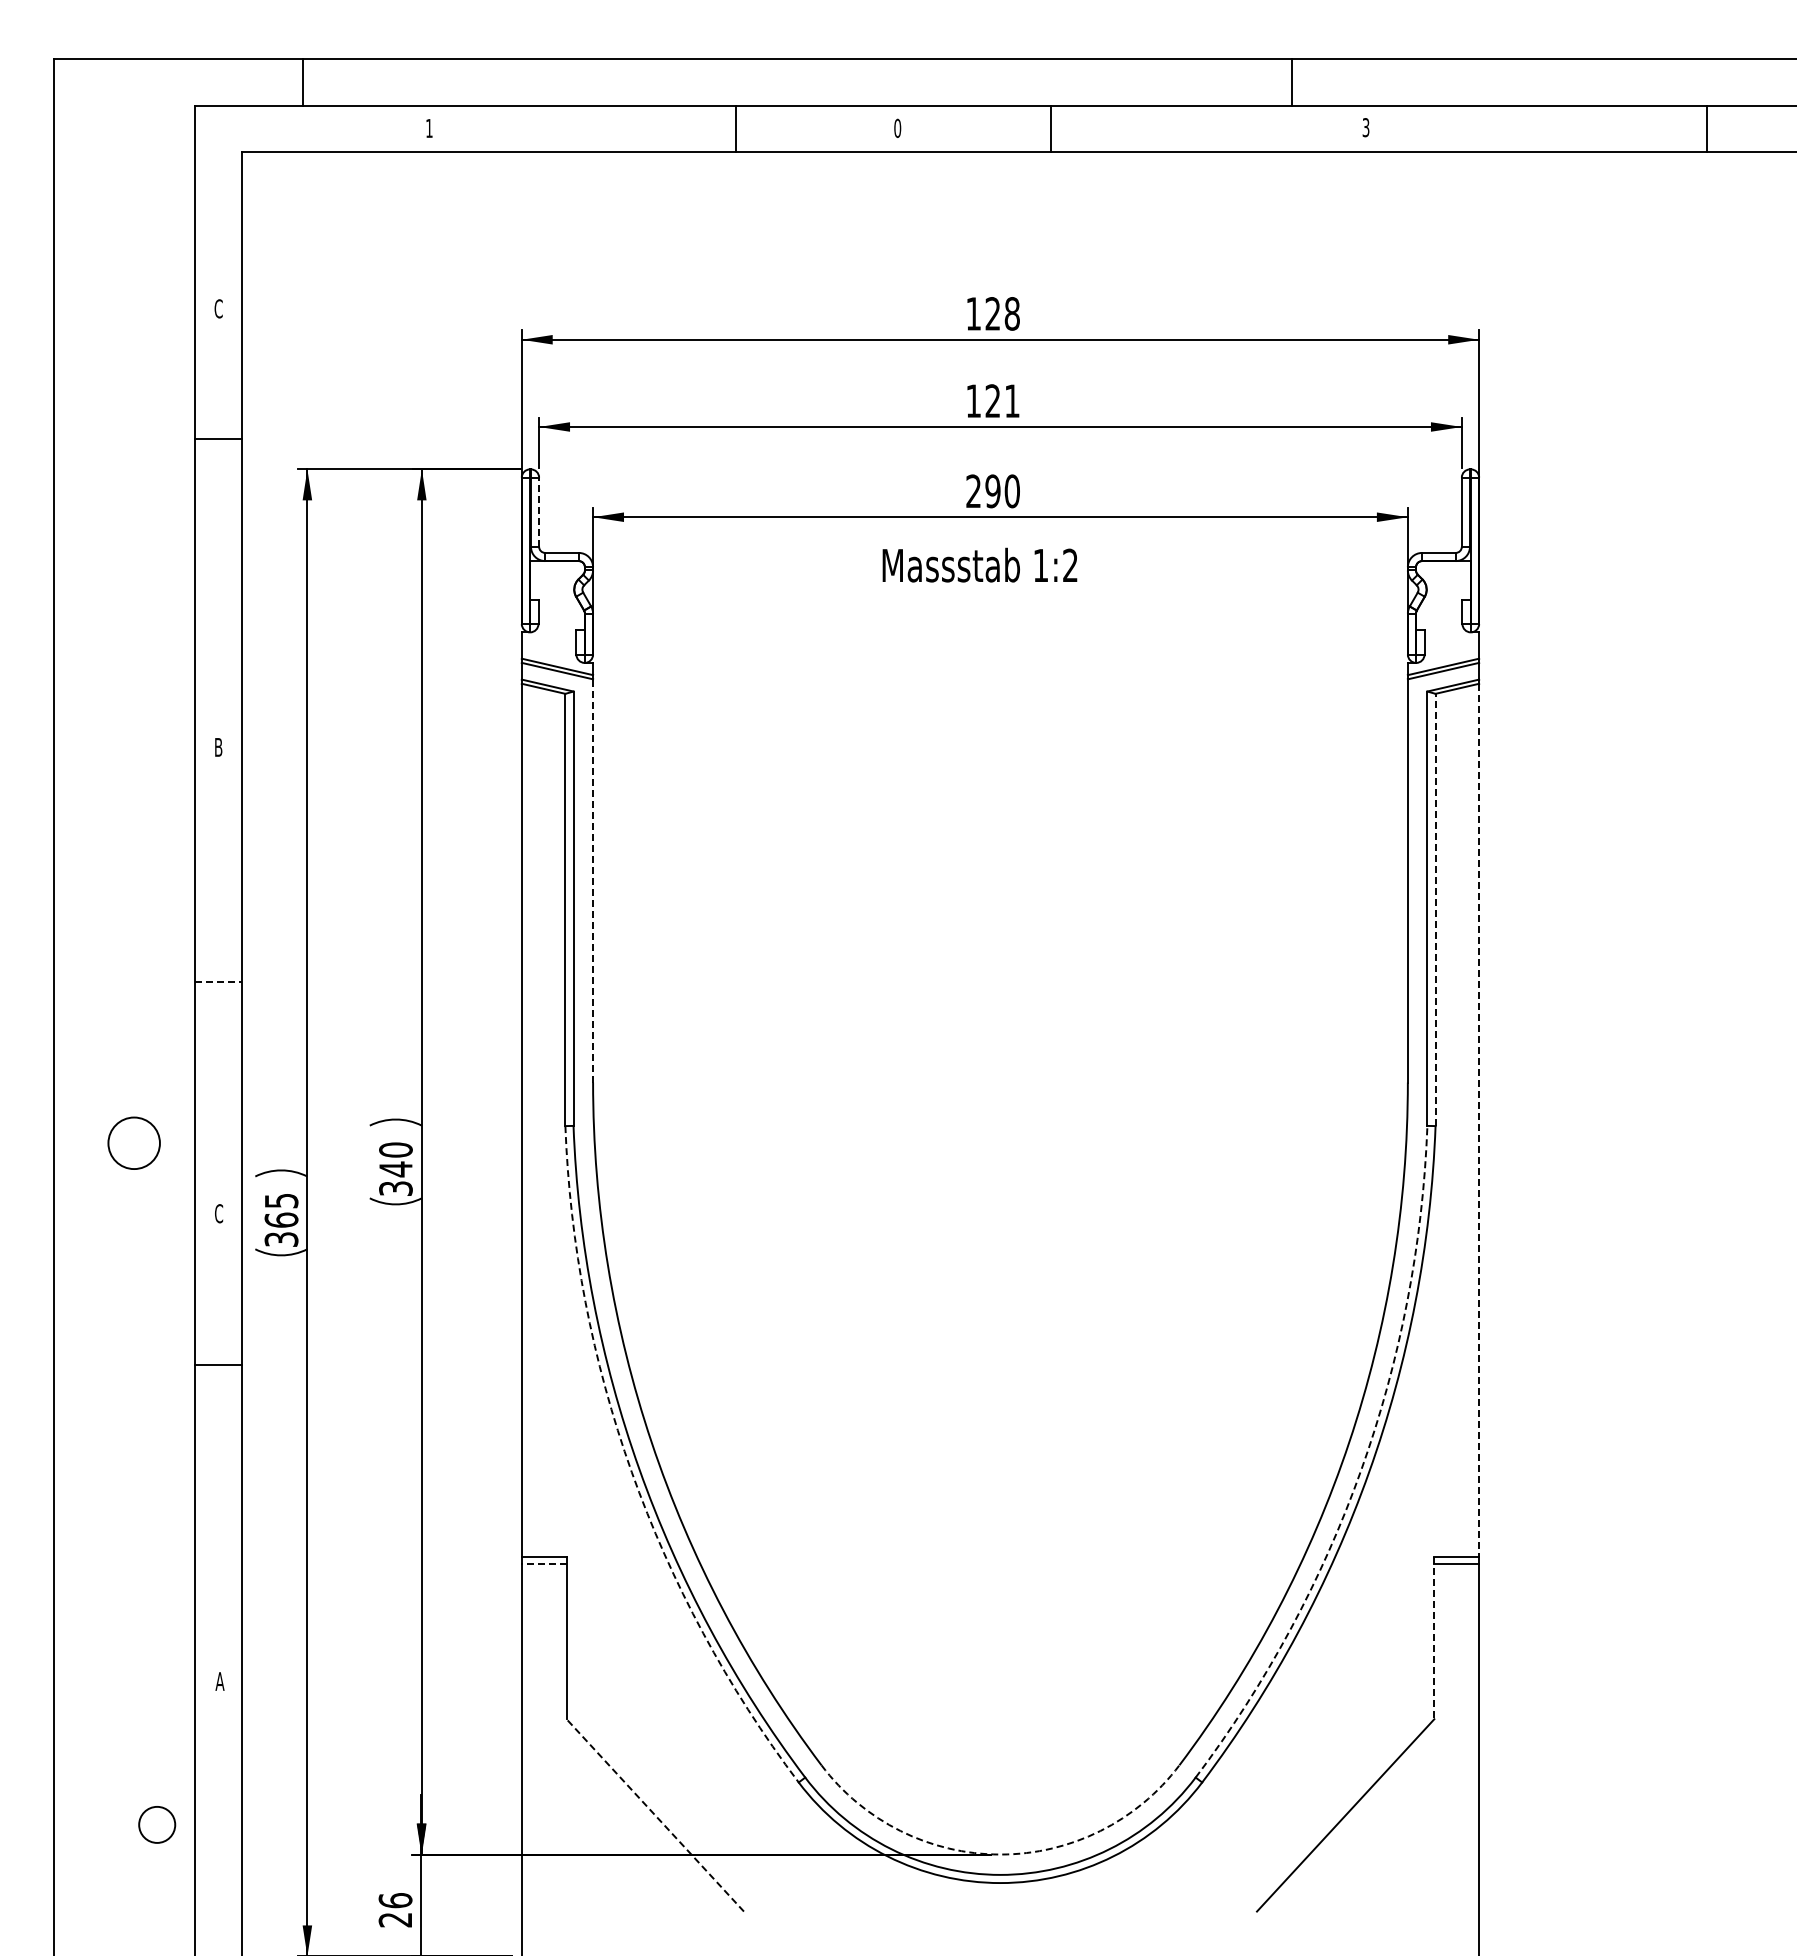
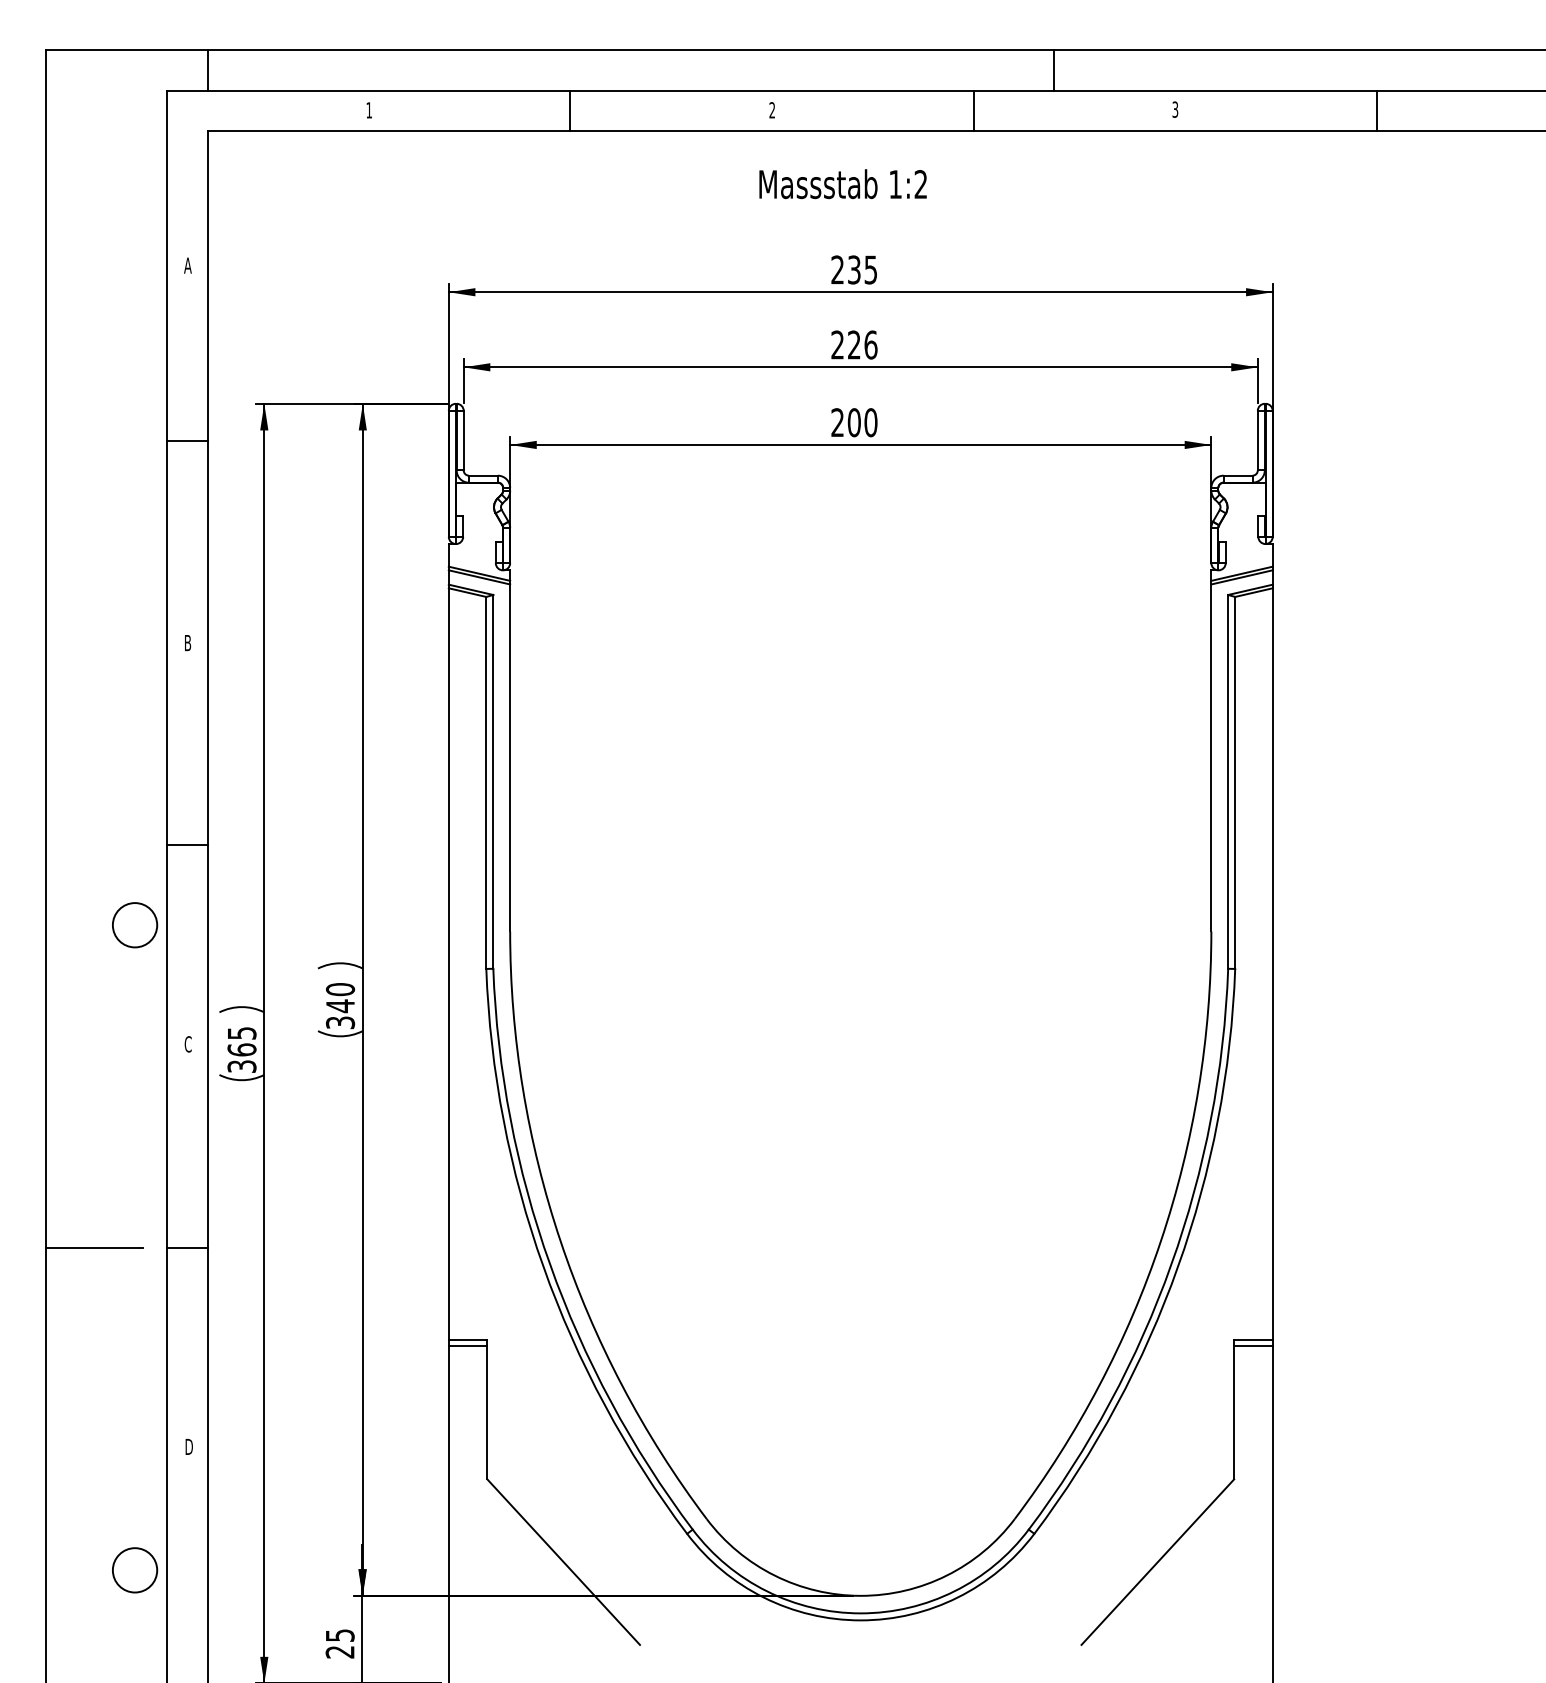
line: (302, 81) -> (207, 69), moved
line: (1292, 81) -> (1054, 69), moved
text: (897, 127) -> (772, 109), 0 -> 2
line: (736, 128) -> (570, 110), moved
line: (1050, 128) -> (973, 110), moved
line: (1707, 128) -> (1377, 110), moved
text: (218, 308) -> (187, 265), C -> A
text: (992, 313) -> (853, 269), 128 -> 235
text: (993, 401) -> (854, 345), 121 -> 226
line: (217, 439) -> (186, 441), moved
text: (992, 491) -> (853, 422), 290 -> 200
line: (539, 512) -> (464, 440), dashed -> solid
text: (979, 564) -> (842, 183), moved
line: (593, 880) -> (510, 757), dashed -> solid
line: (1435, 909) -> (1235, 782), dashed -> solid
line: (218, 981) -> (187, 844), dashed -> solid
line: (1479, 1120) -> (1273, 964), dashed -> solid
circle: (133, 1142) -> (134, 924), moved
line: (217, 1365) -> (186, 1248), moved
line: (110, 1450) -> (94, 1248), added
arc: (1361, 1469) -> (1171, 1264), dashed -> solid
arc: (631, 1472) -> (543, 1267), dashed -> solid
line: (543, 1564) -> (467, 1346), dashed -> solid
line: (1434, 1638) -> (1234, 1409), dashed -> solid
text: (219, 1681) -> (188, 1446), A -> D
line: (655, 1815) -> (563, 1562), dashed -> solid
circle: (156, 1824) -> (134, 1569), size x1.43
arc: (1000, 1854) -> (860, 1595), dashed -> solid
text: (395, 1900) -> (340, 1635), 26 -> 25

